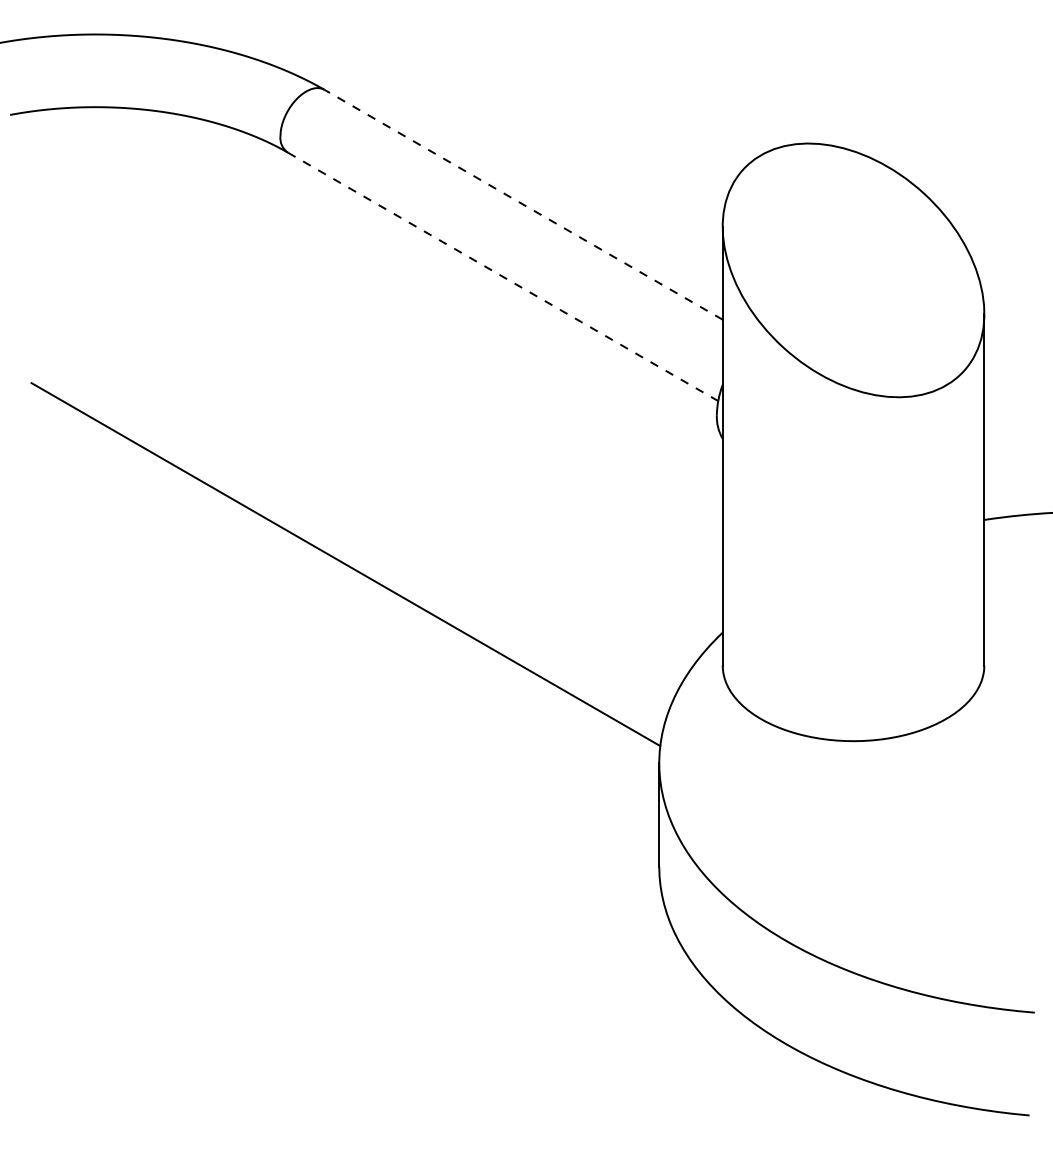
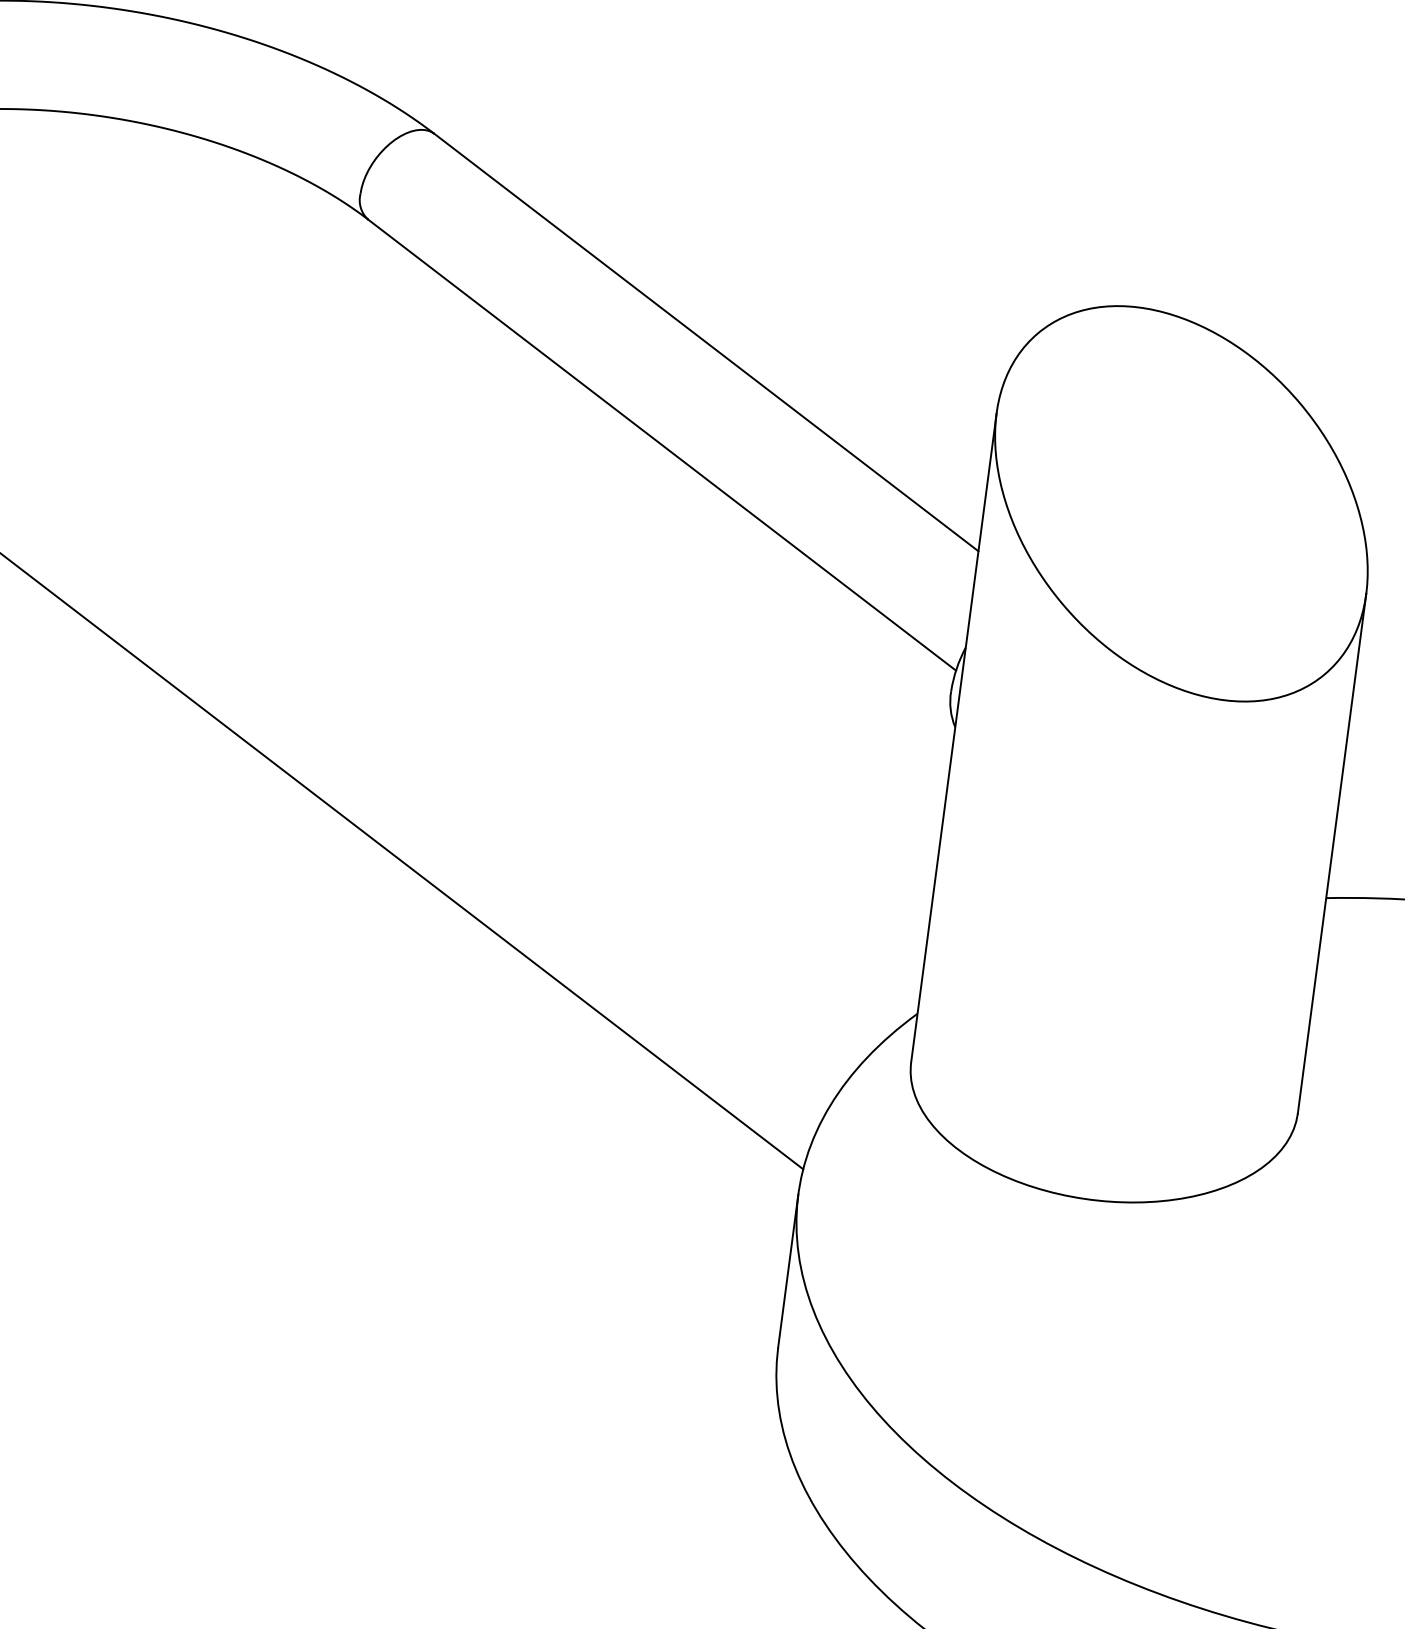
line: (523, 204) -> (706, 342), dashed -> solid
line: (503, 277) -> (662, 446), dashed -> solid

